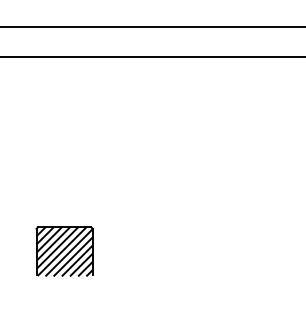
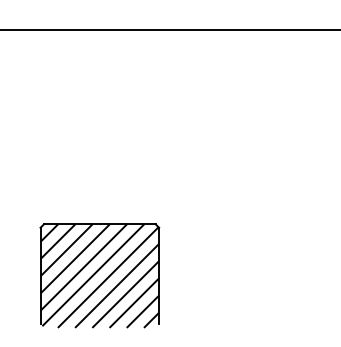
part: (64, 251) -> (99, 275), size x1.67

